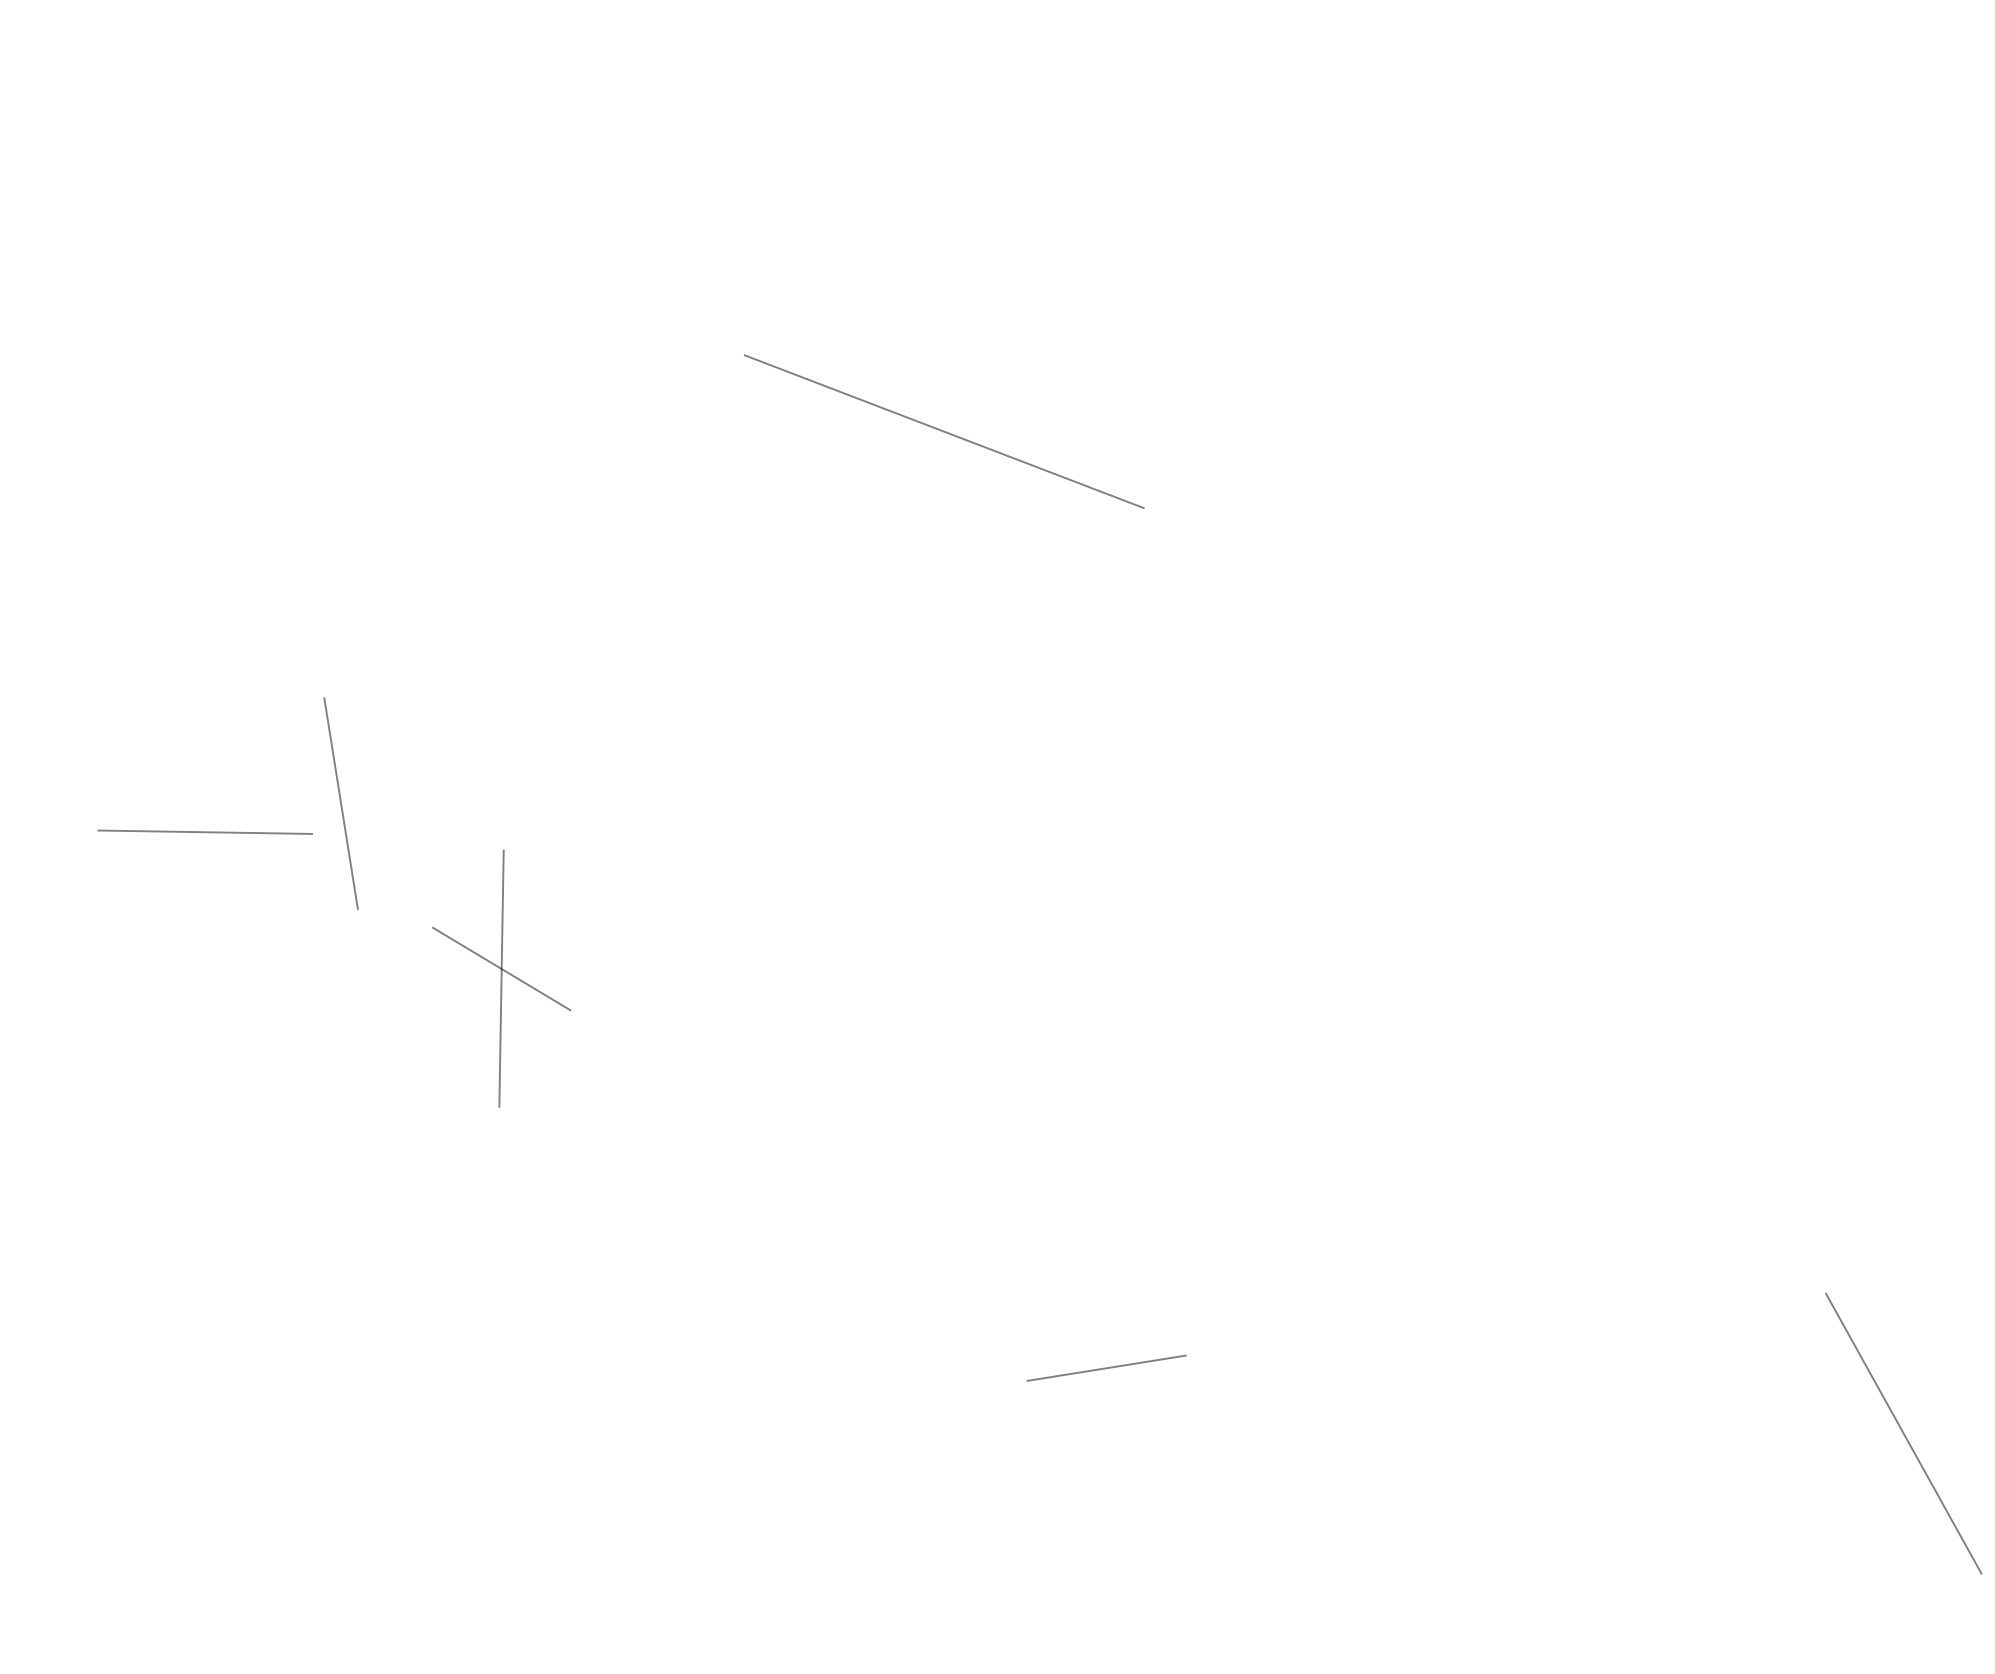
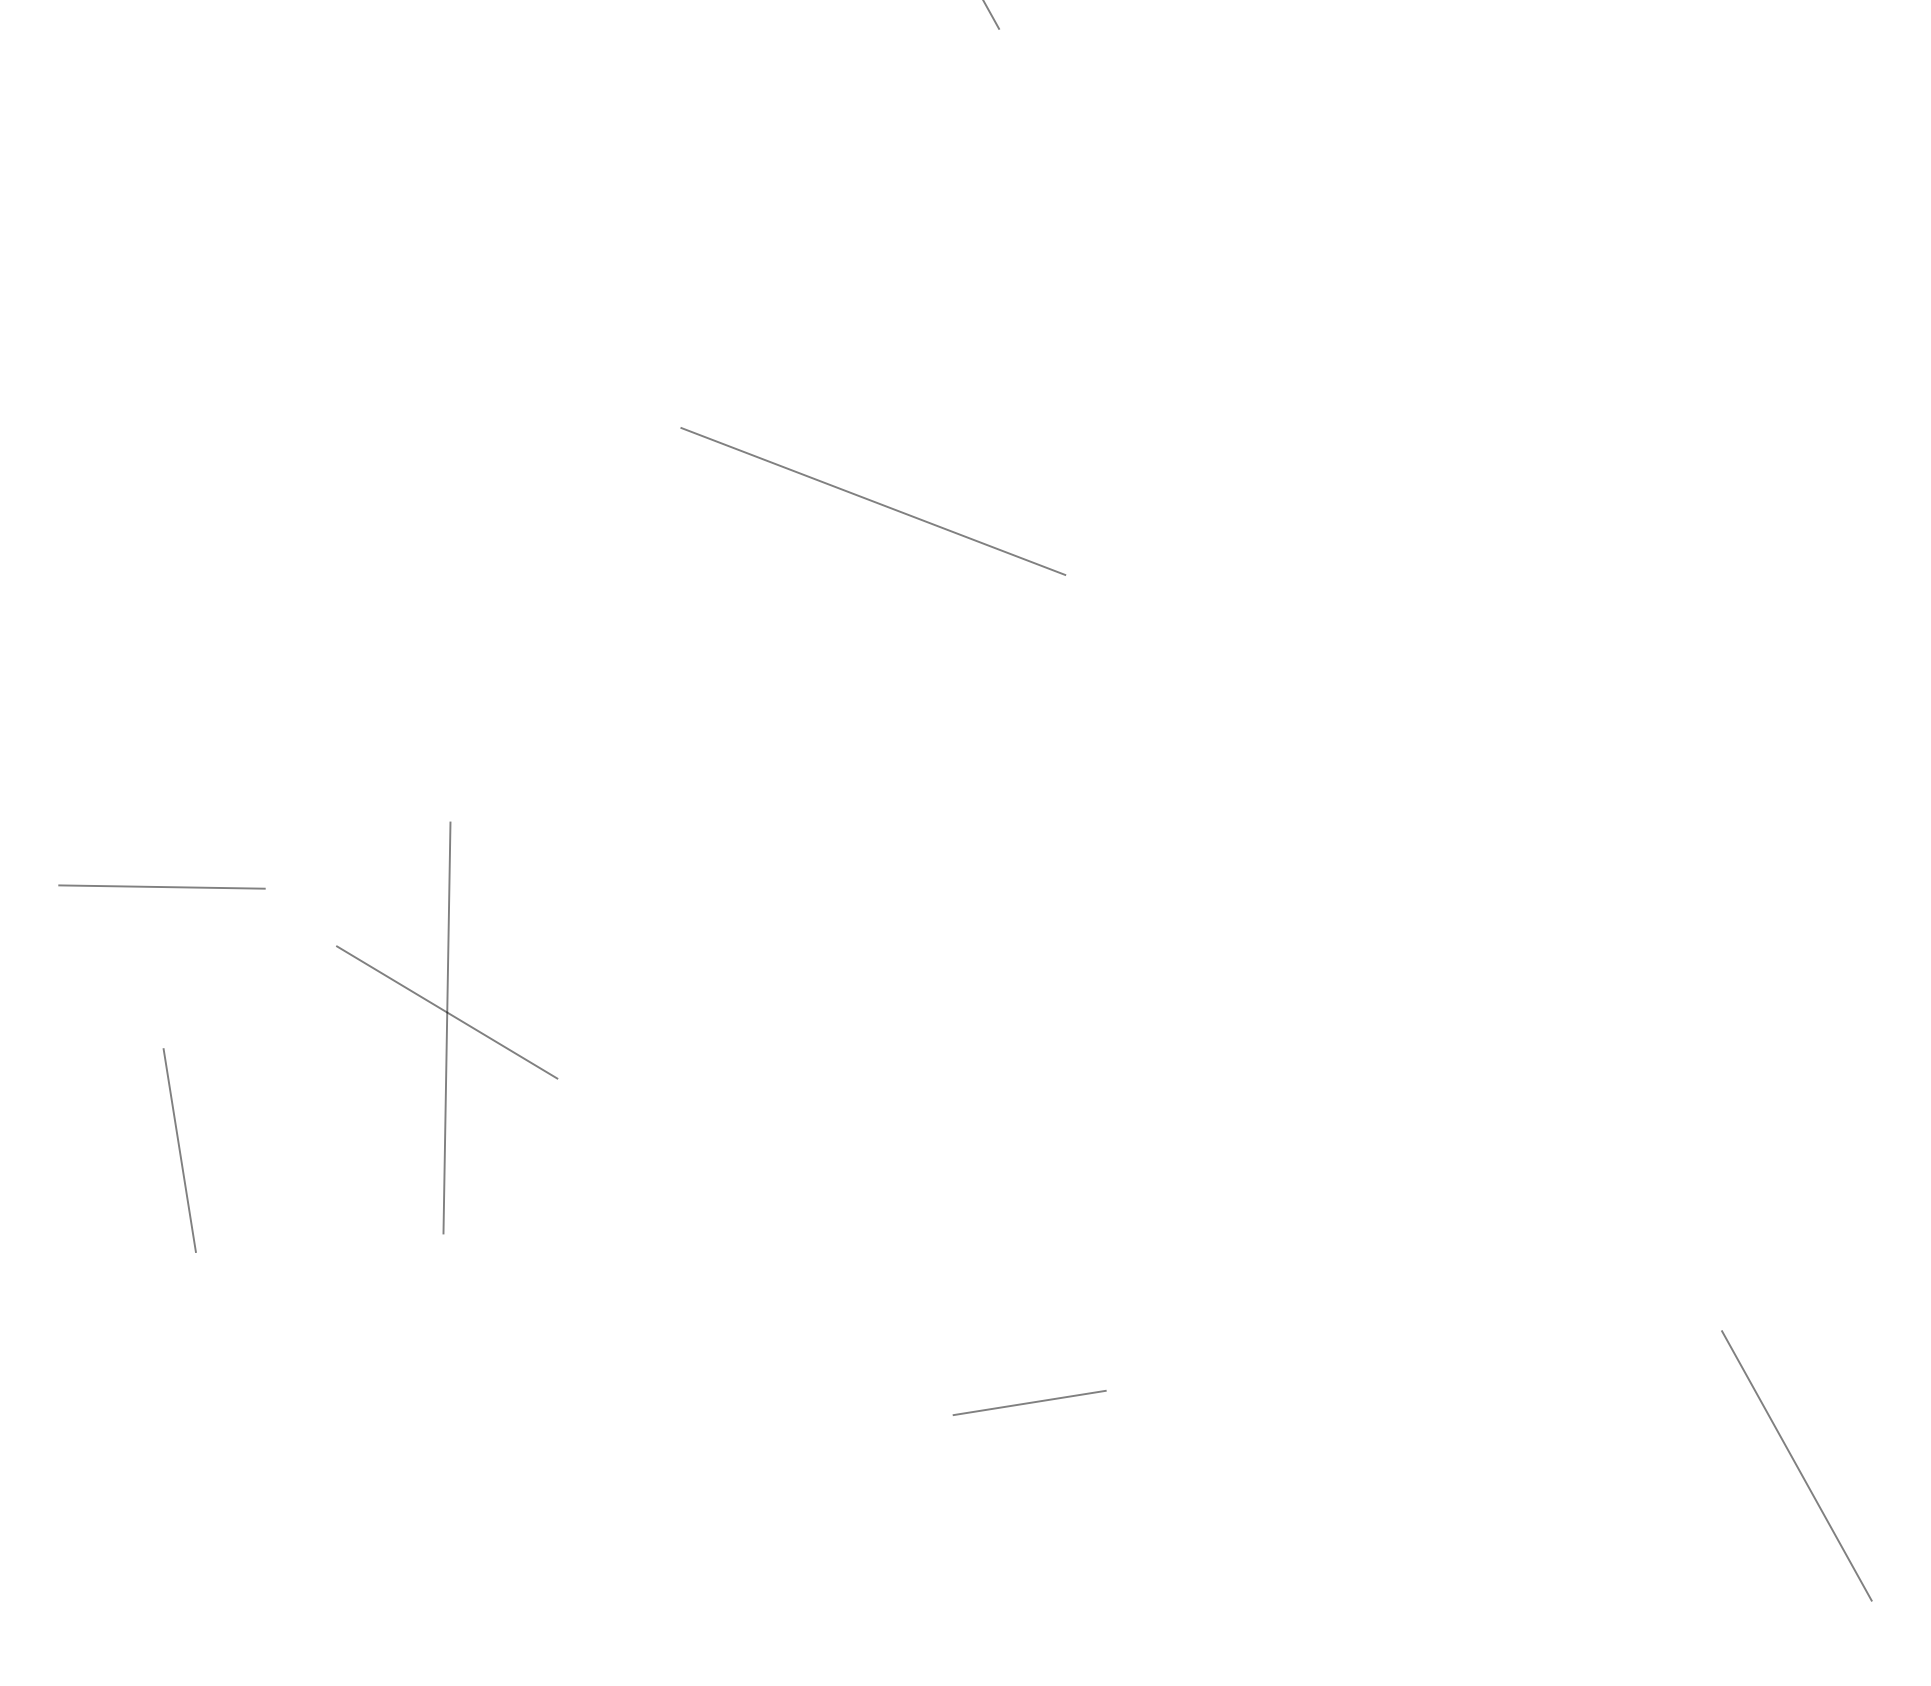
line: (340, 803) -> (179, 1150), moved
part: (501, 978) -> (447, 1027), size x1.67

